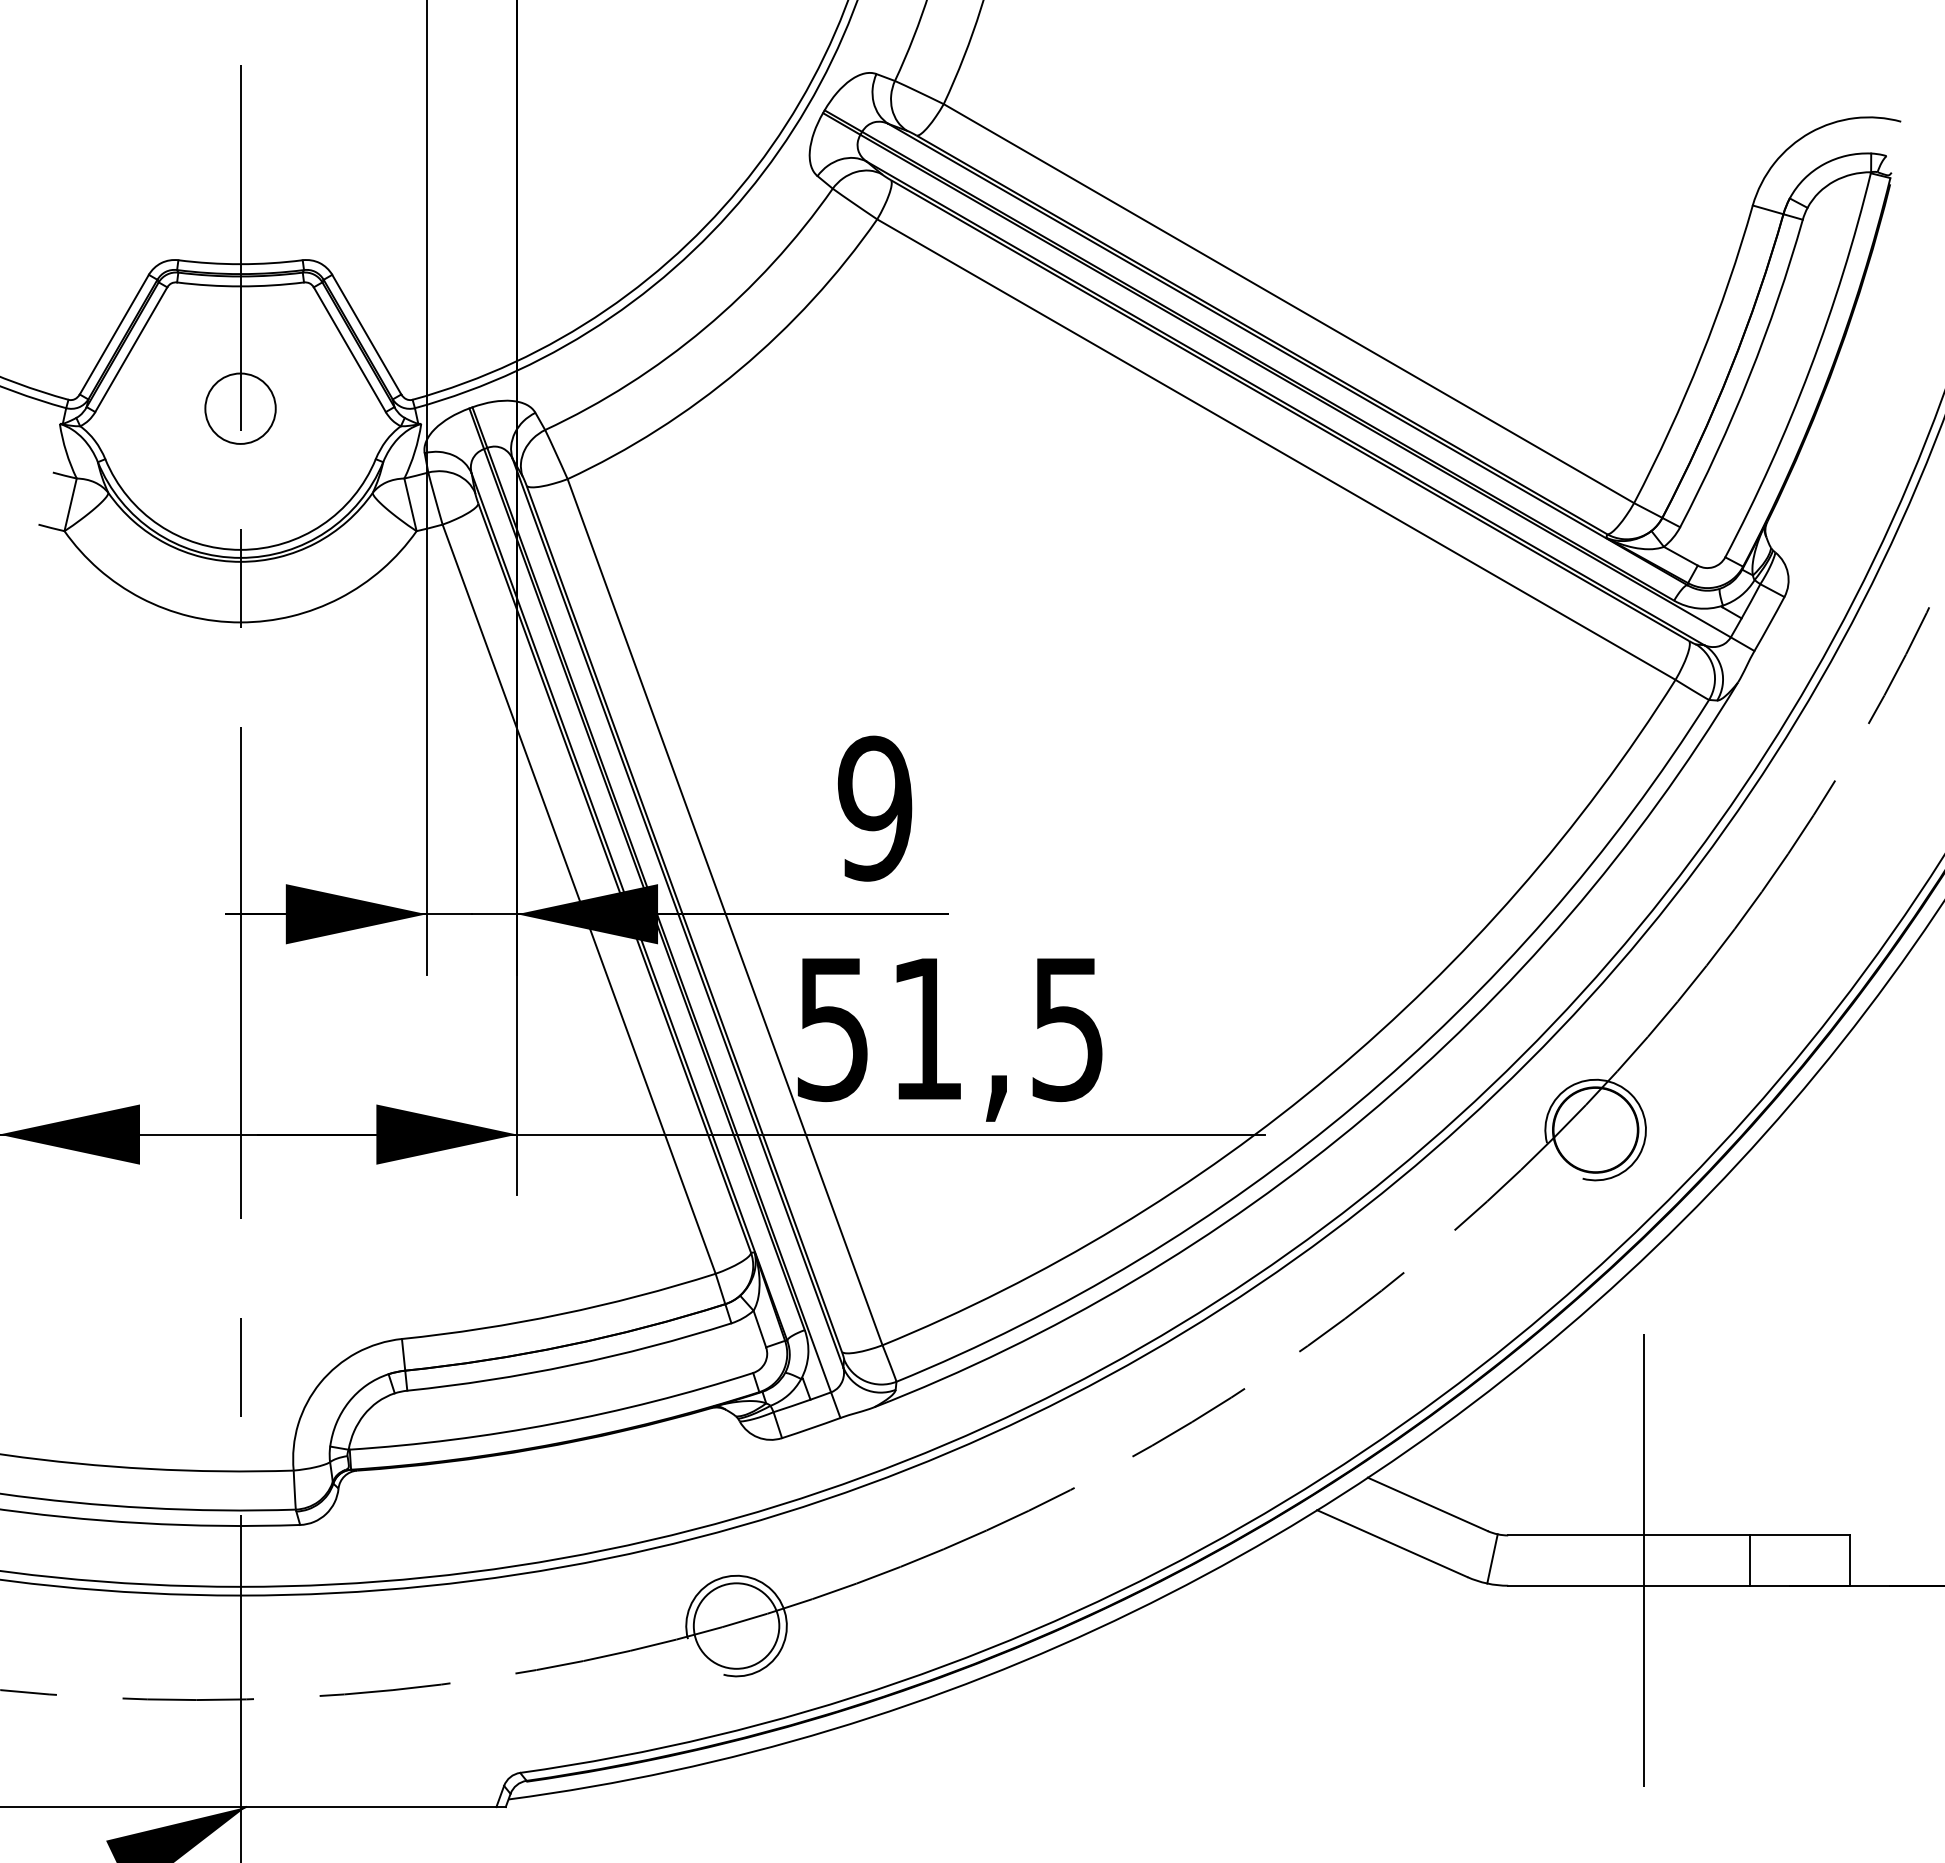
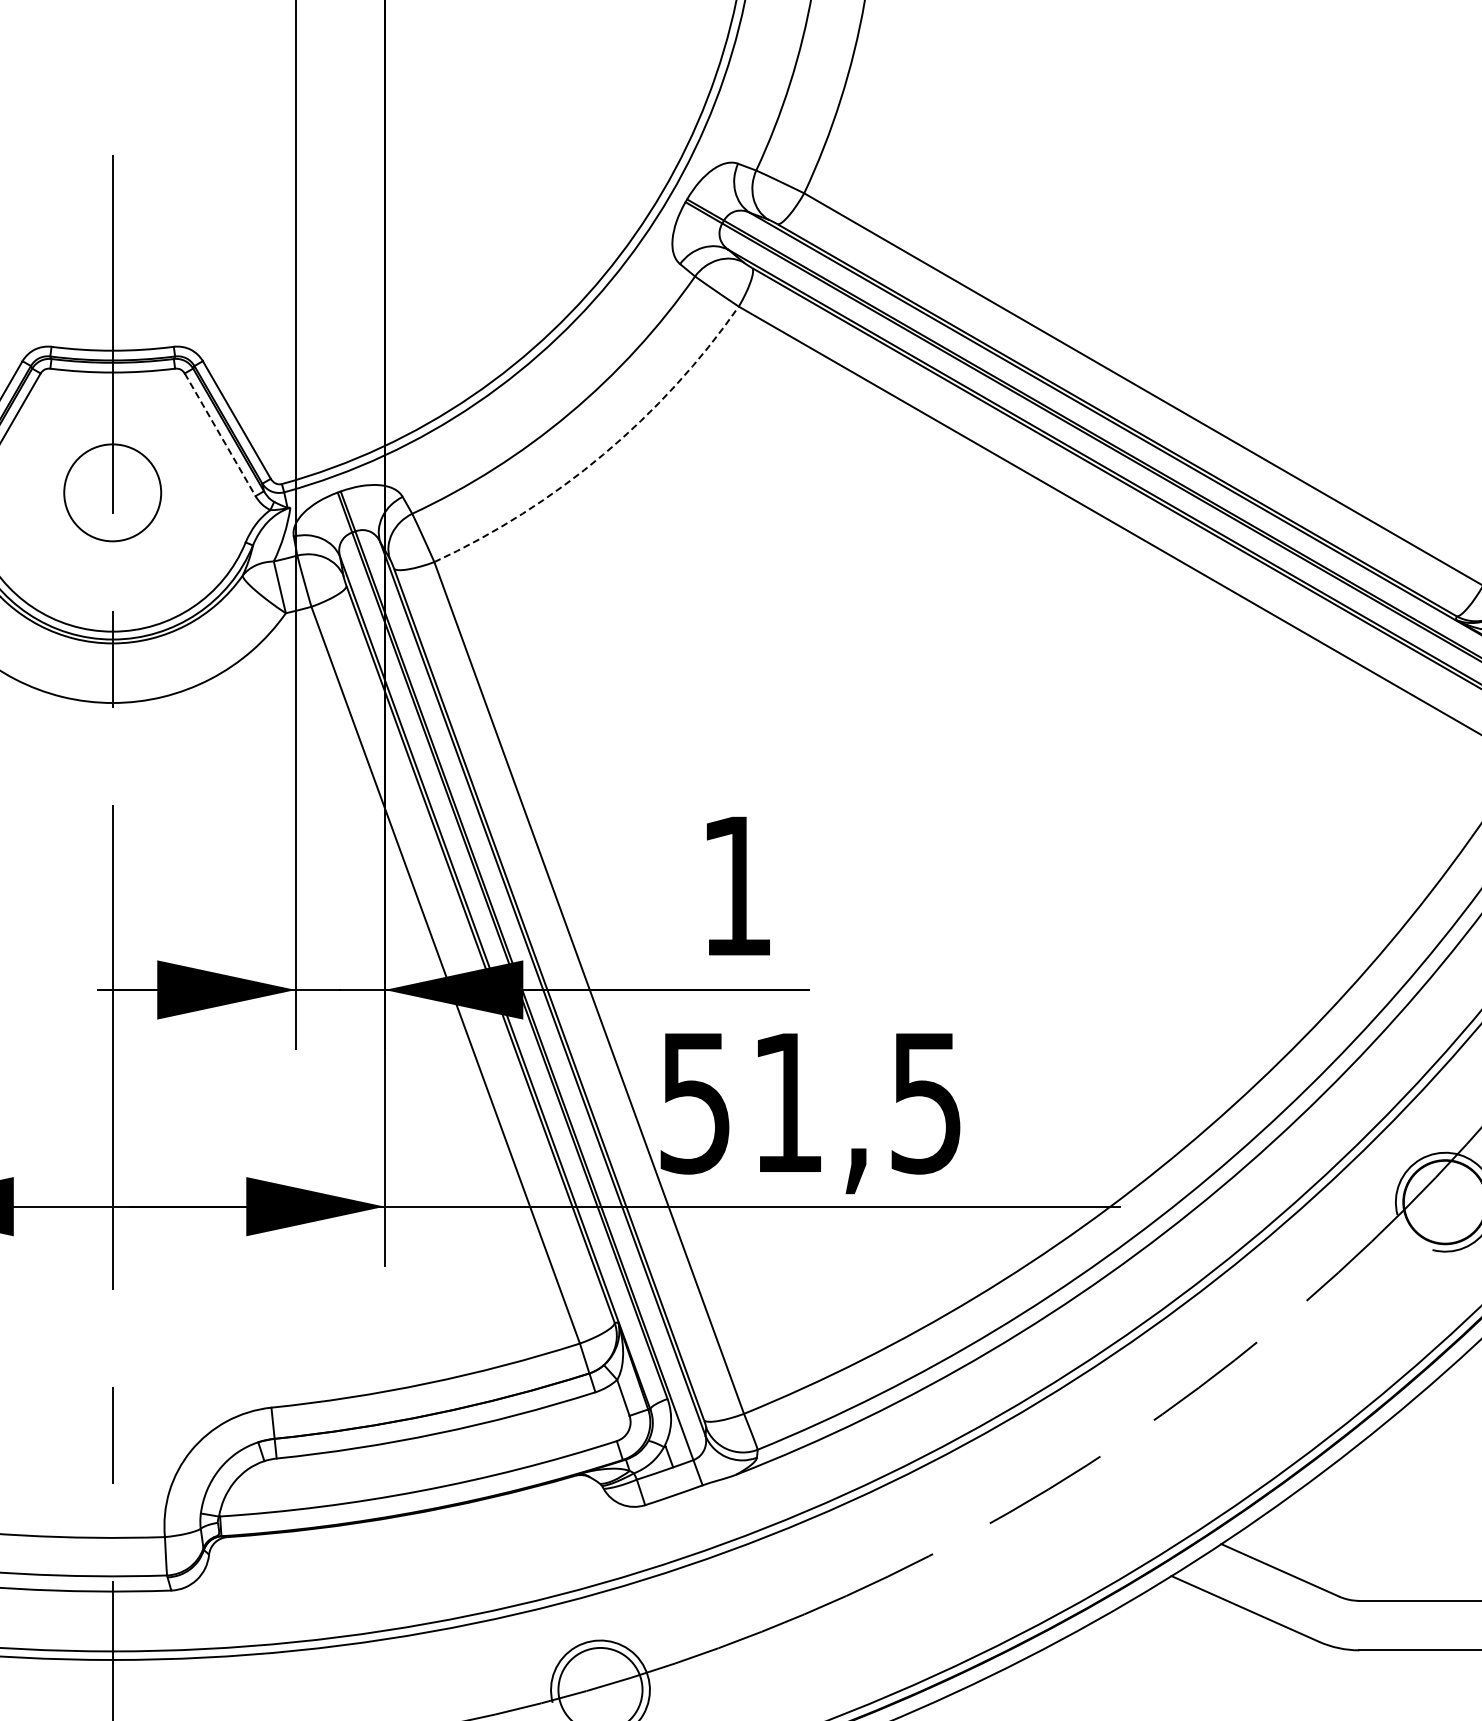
line: (350, 350) -> (220, 435), solid -> dashed
arc: (739, 369) -> (603, 454), solid -> dashed
circle: (240, 408) -> (112, 492), size x1.4
text: (874, 808) -> (736, 885), 9 -> 1
line: (1492, 1558) -> (1343, 1623), removed

